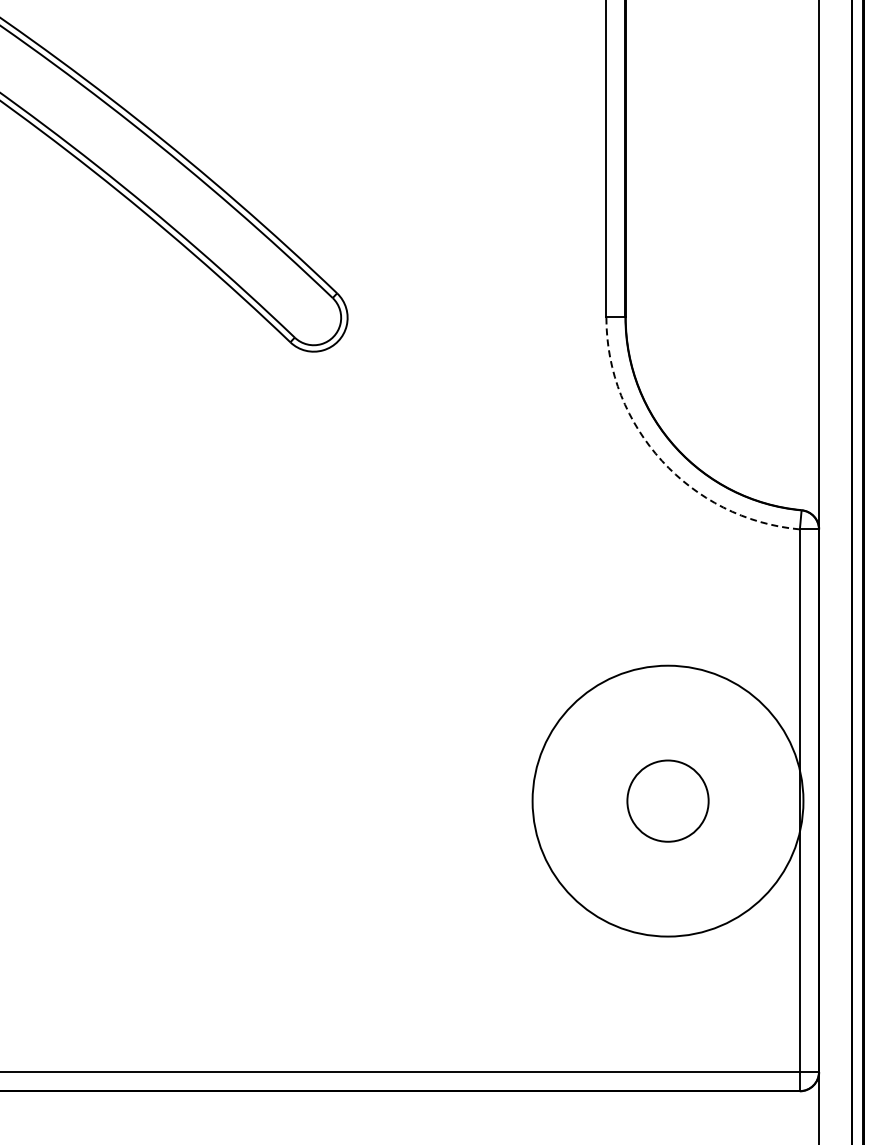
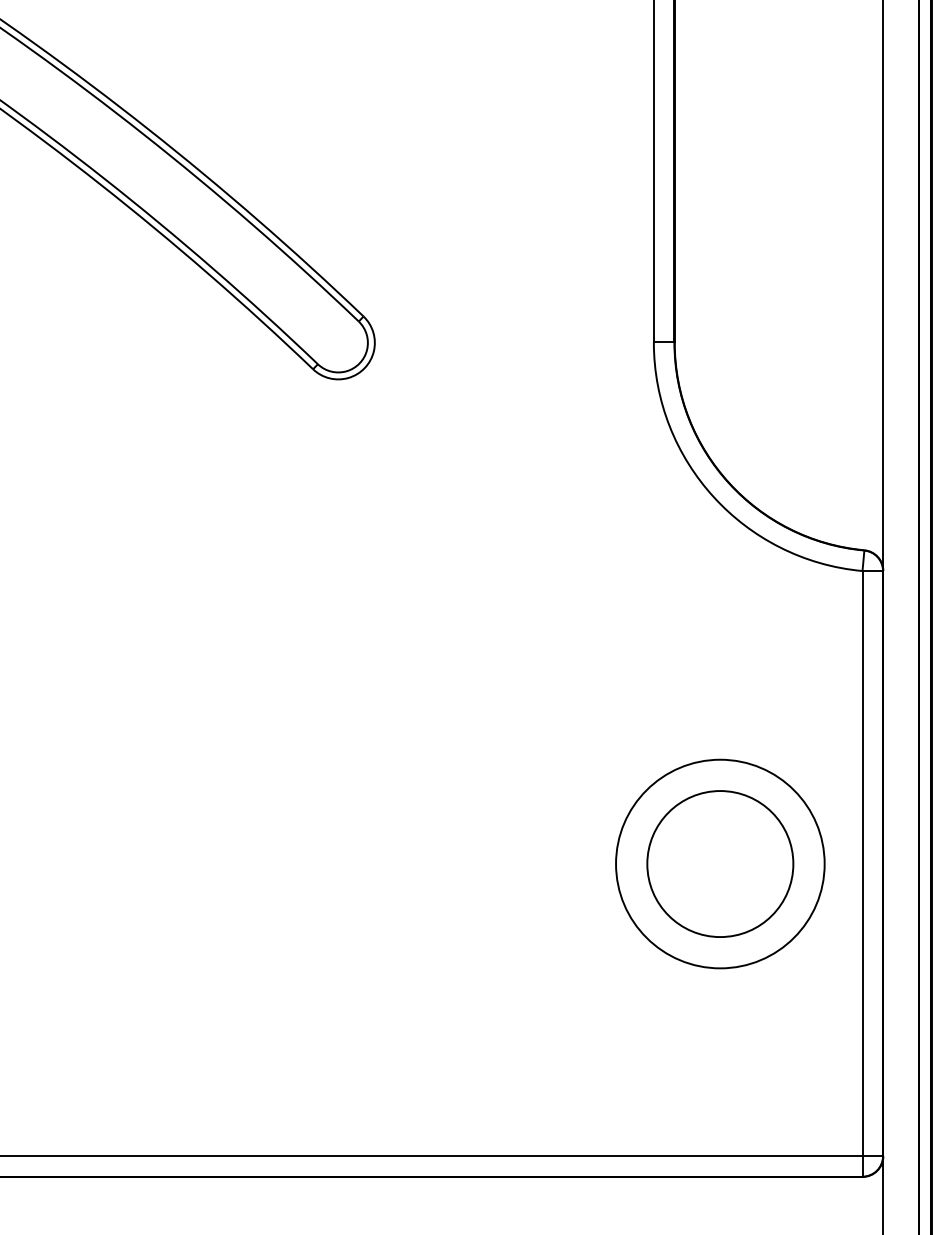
arc: (662, 460) -> (714, 496), dashed -> solid
circle: (667, 800) -> (719, 863), size x0.71
circle: (667, 800) -> (719, 863), size x1.67

